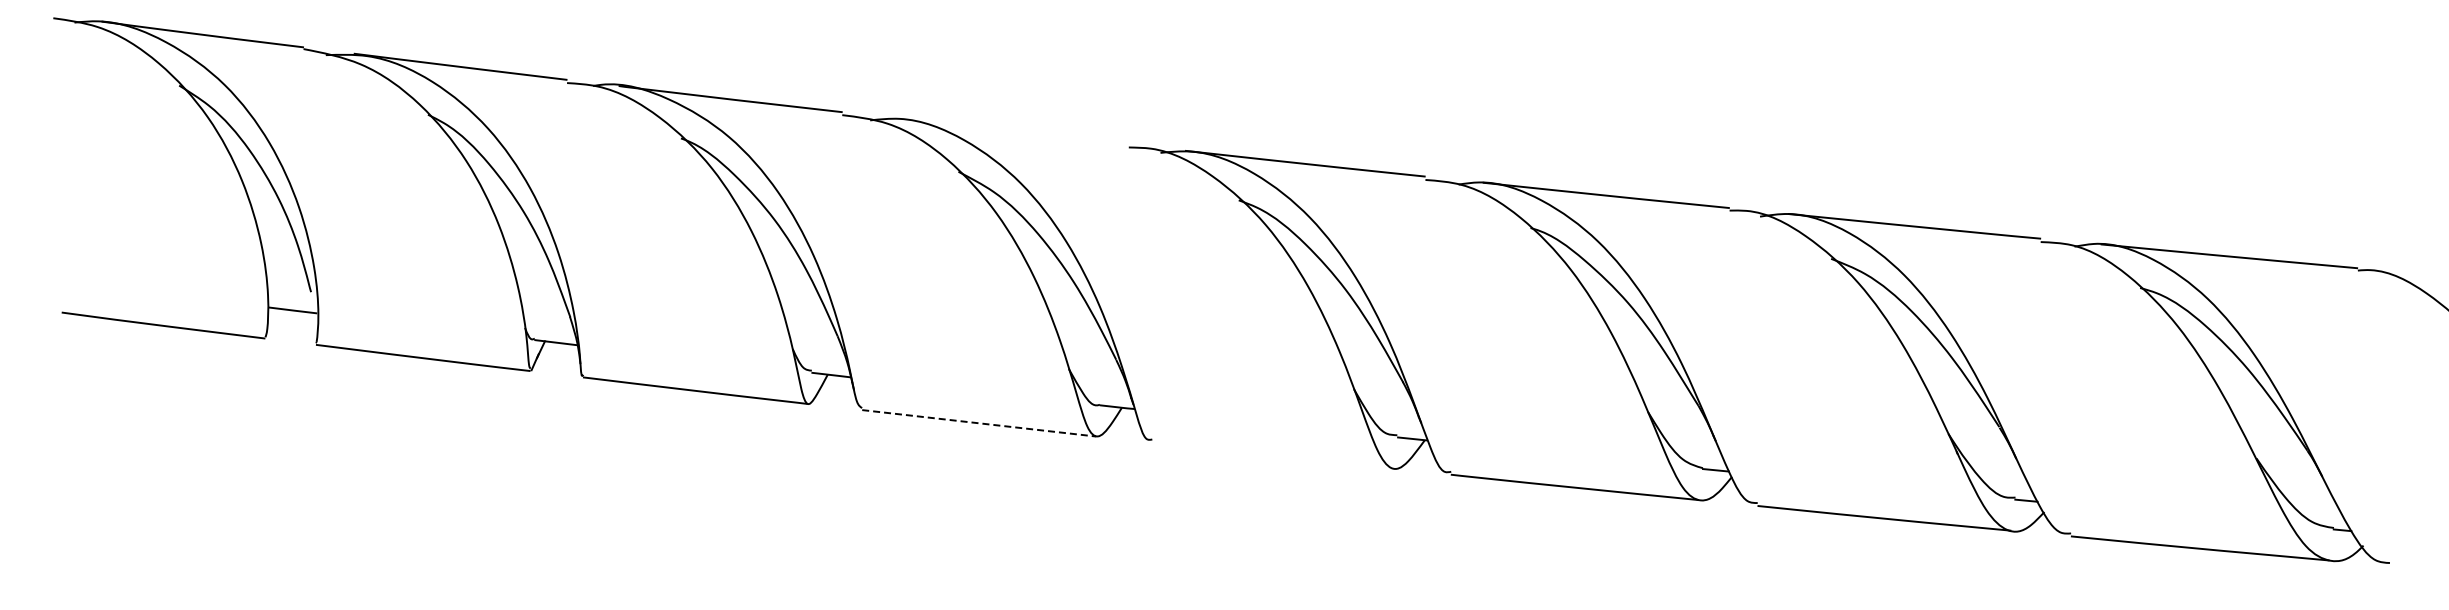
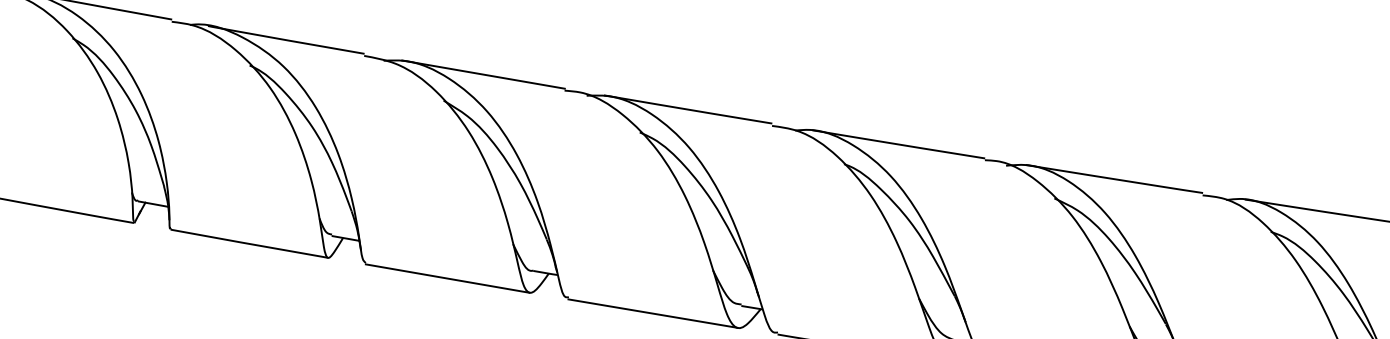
line: (1012, 131) -> (483, 74), added
line: (979, 423) -> (447, 278), dashed -> solid
line: (1272, 455) -> (652, 313), added

